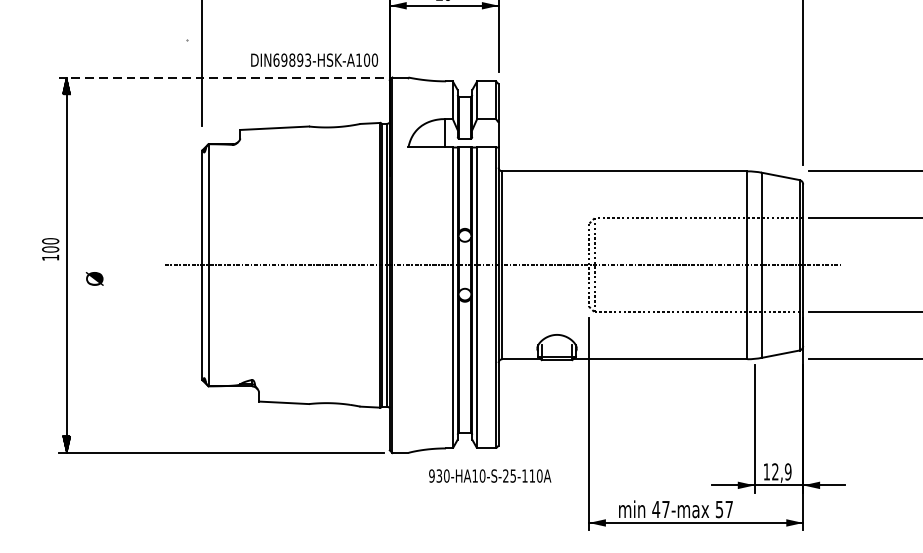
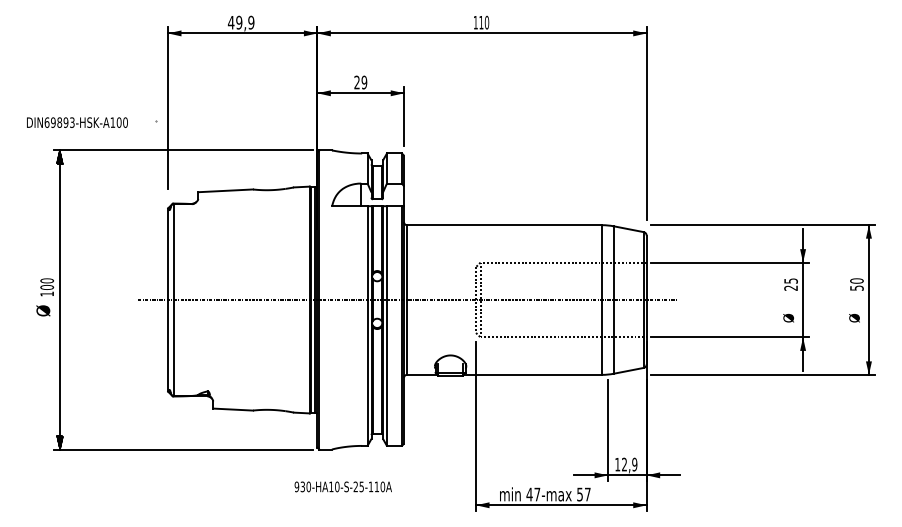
text: (314, 60) -> (77, 122), moved
line: (220, 77) -> (182, 150), dashed -> solid
text: (94, 278) -> (43, 310), moved
text: (489, 475) -> (342, 486), moved

